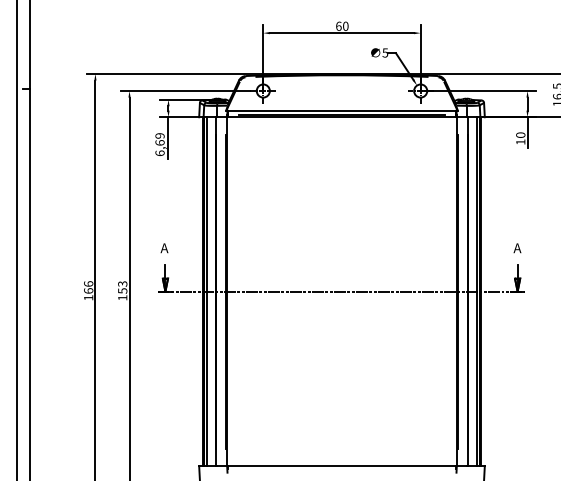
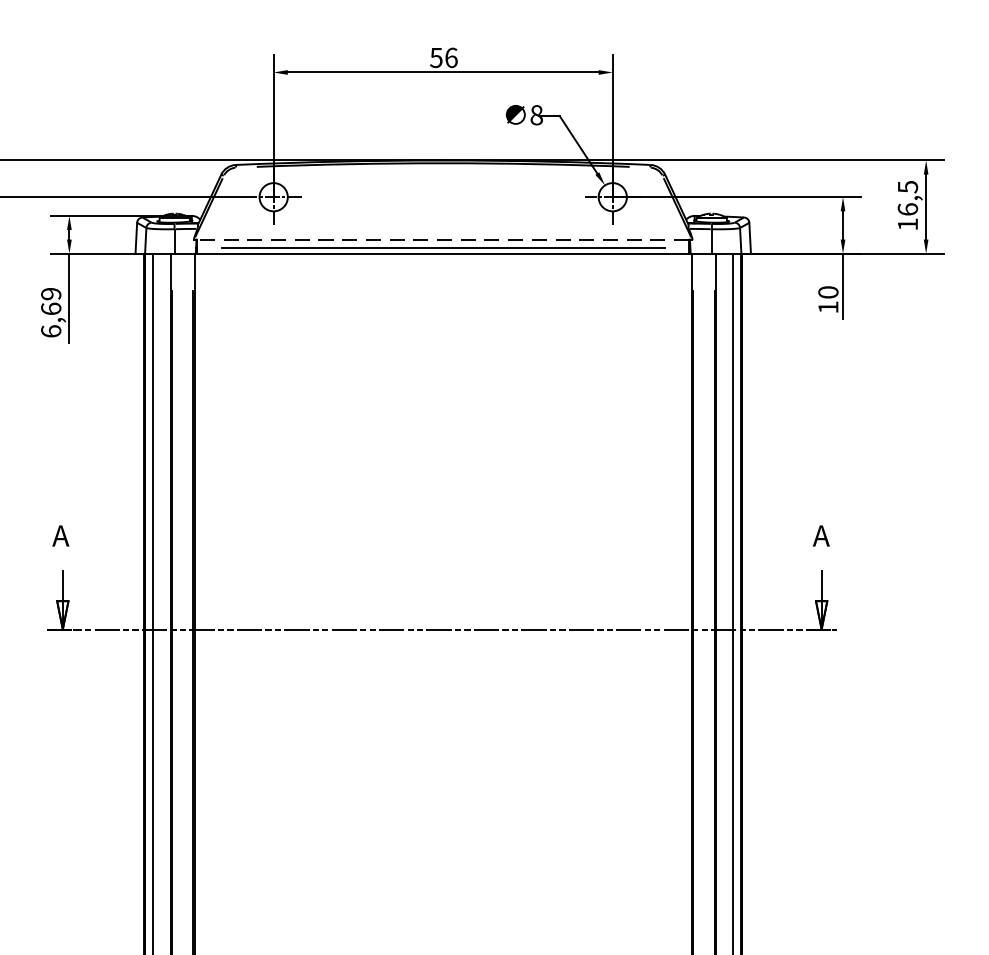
text: (342, 25) -> (444, 56), 60 -> 56
text: (385, 52) -> (536, 114), 5 -> 8
line: (341, 110) -> (442, 239), solid -> dashed

